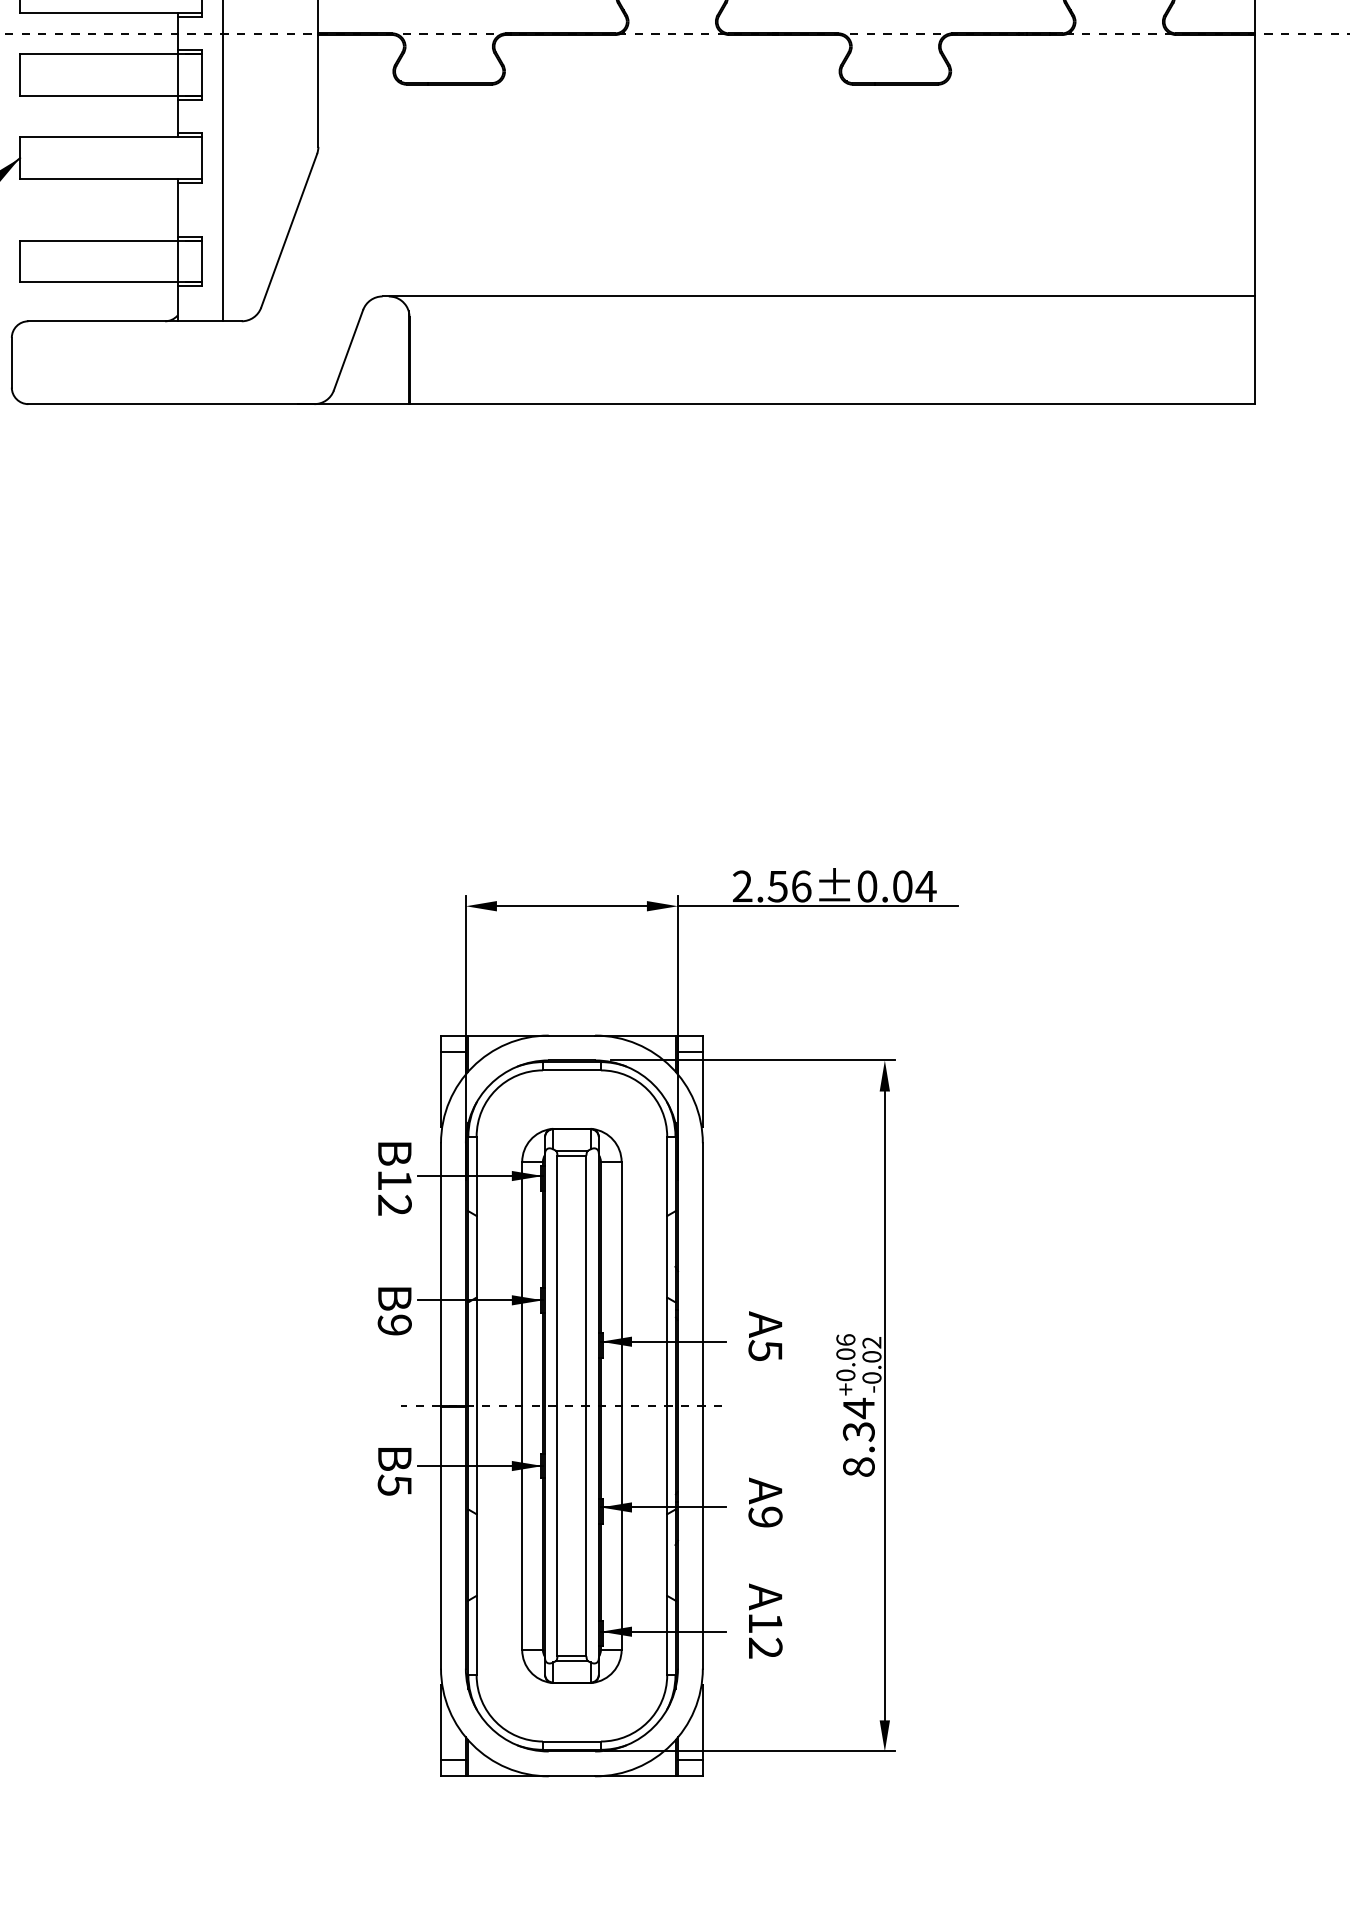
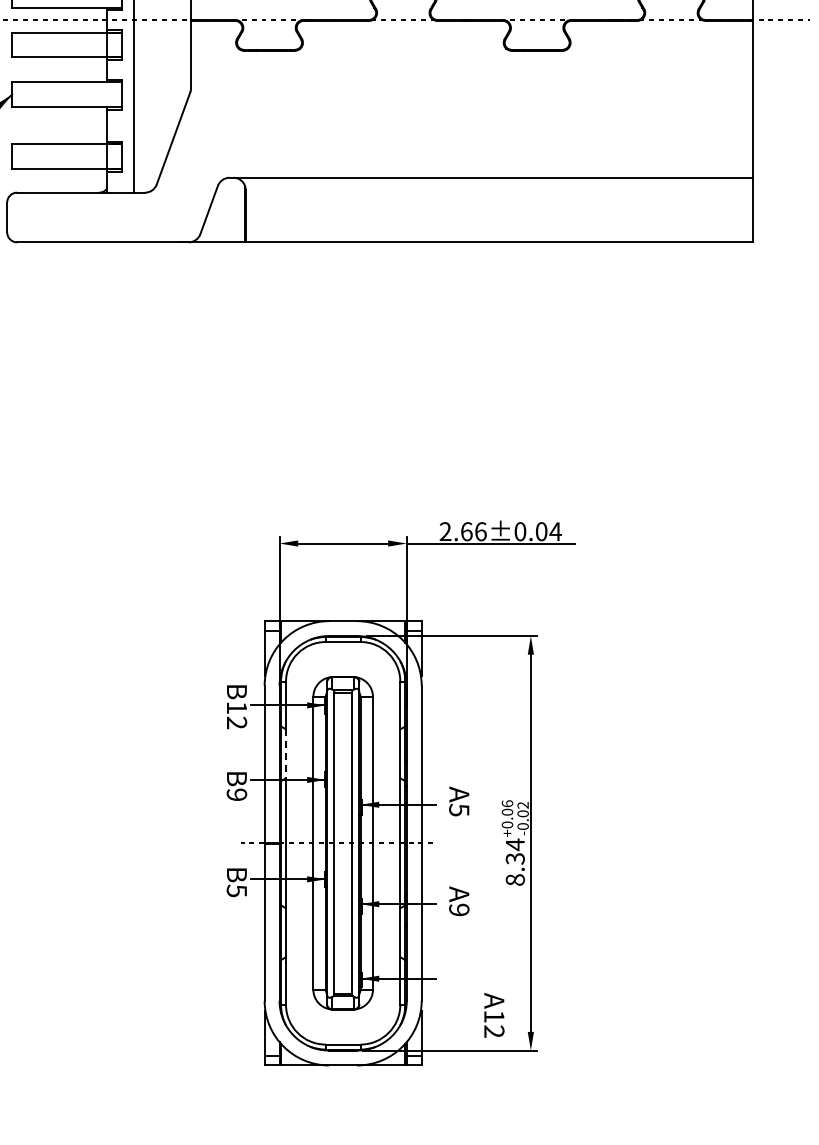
text: (777, 886) -> (466, 531), 2.56±0.04 -> 2.66±0.04
line: (477, 1257) -> (286, 754), solid -> dashed
text: (765, 1621) -> (494, 1015), moved

